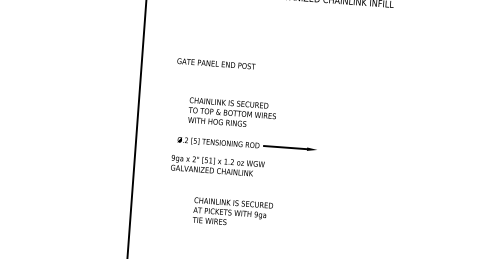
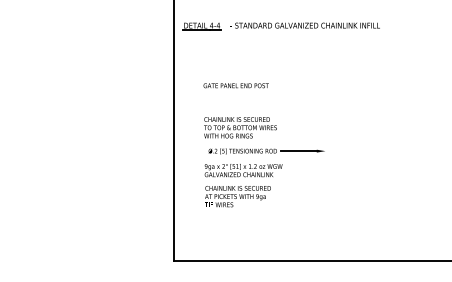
text: (232, 112) -> (240, 127), moved
text: (232, 212) -> (237, 196), moved

